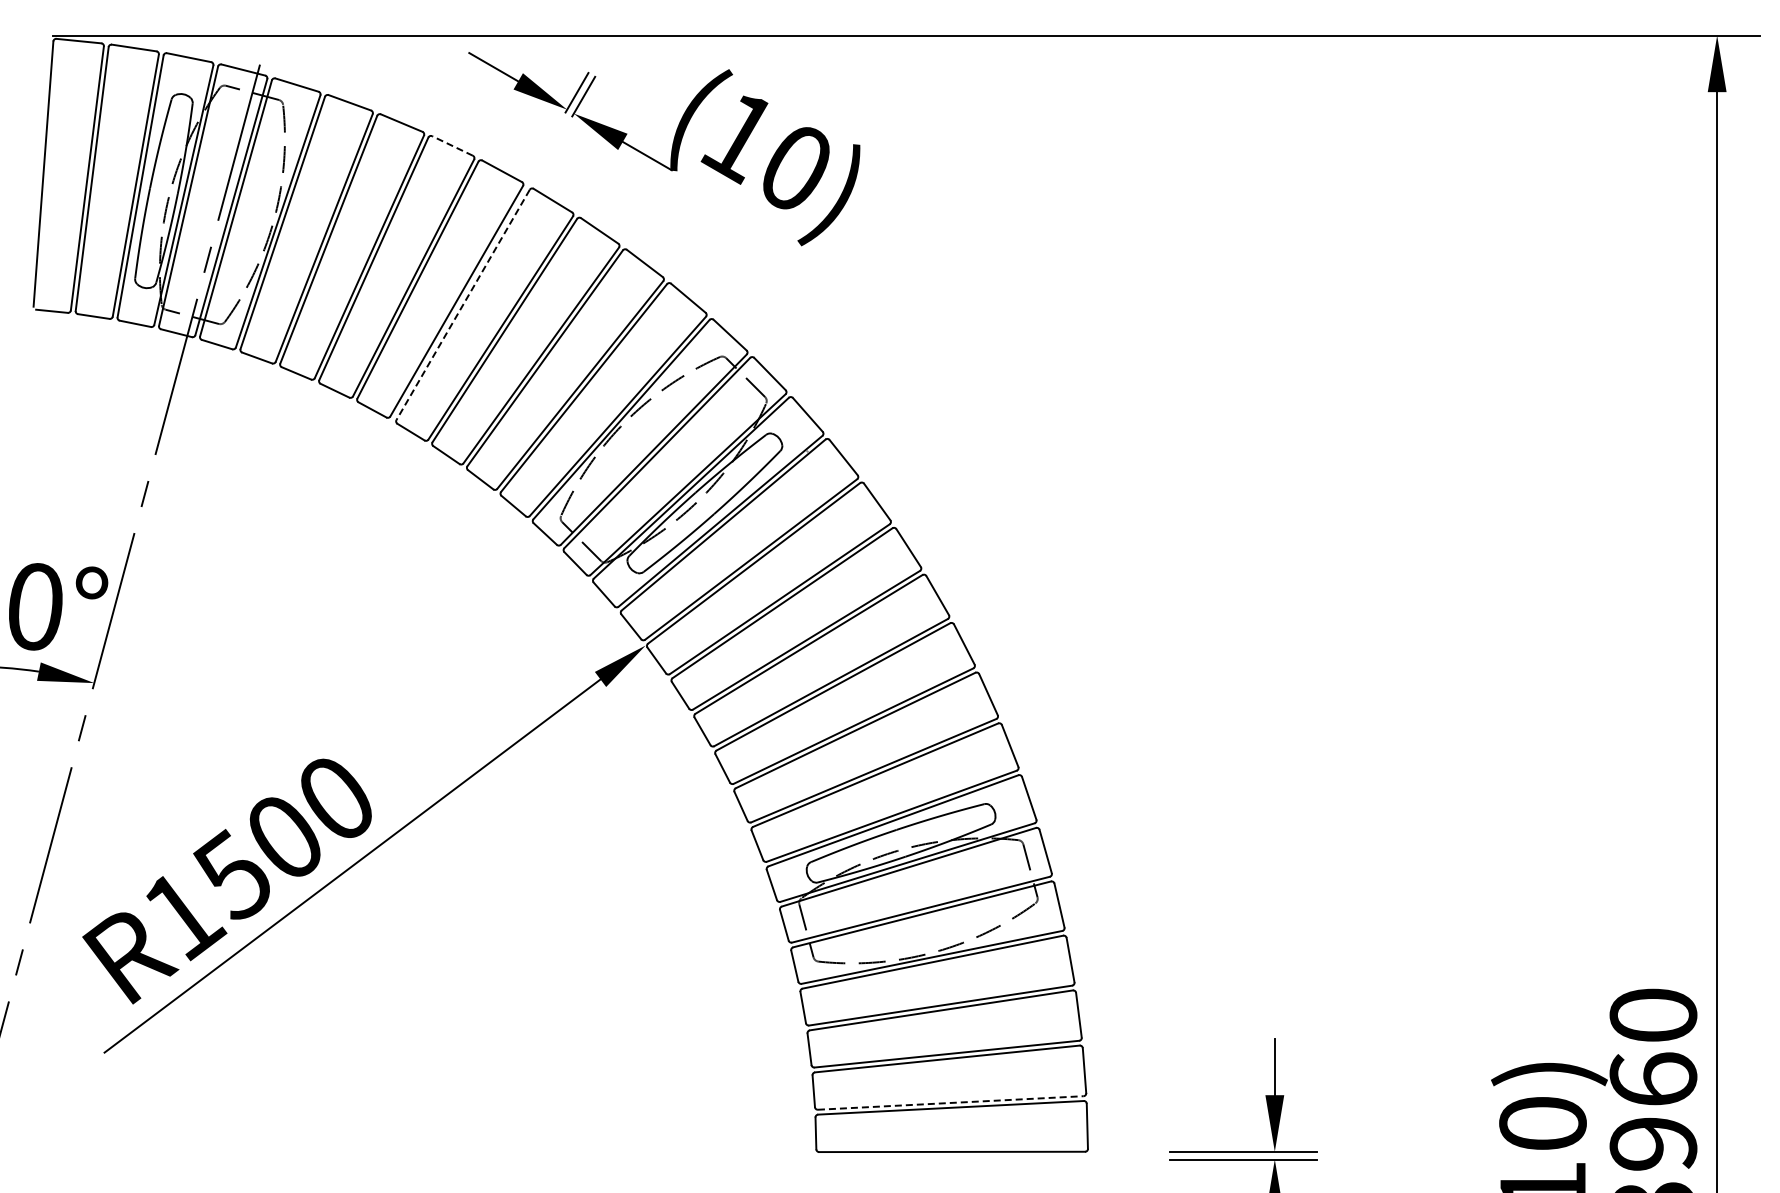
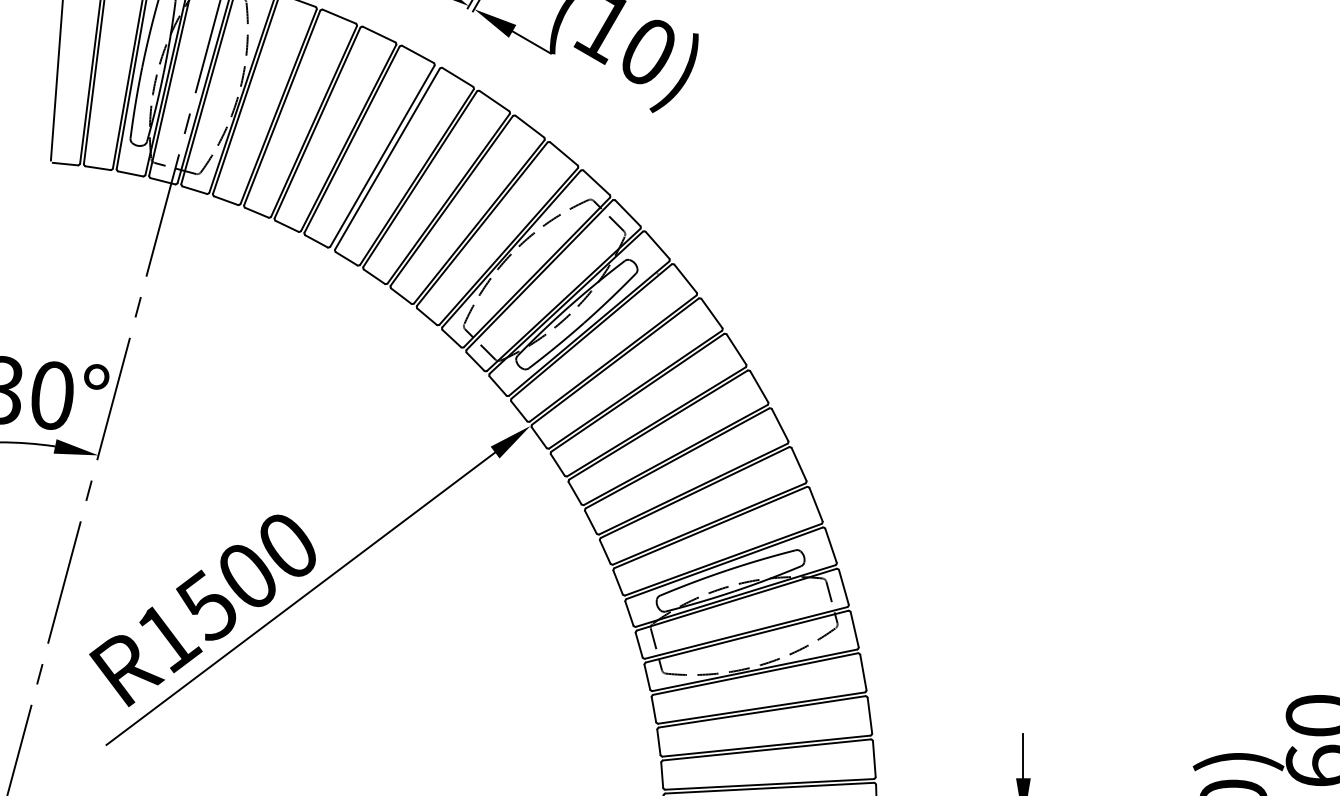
line: (452, 145) -> (379, 34), dashed -> solid
line: (463, 304) -> (387, 158), dashed -> solid
line: (950, 1102) -> (769, 784), dashed -> solid

